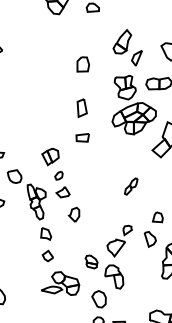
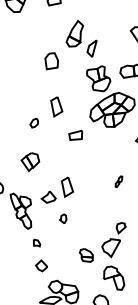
part: (127, 47) -> (81, 39), moved
part: (82, 137) -> (75, 135), moved
part: (58, 175) -> (33, 122), moved
part: (81, 184) -> (66, 186), added
part: (131, 186) -> (119, 181), size x0.6
part: (73, 214) -> (62, 218), size x0.6
part: (46, 233) -> (36, 242), size x0.6
part: (91, 261) -> (86, 255), moved

